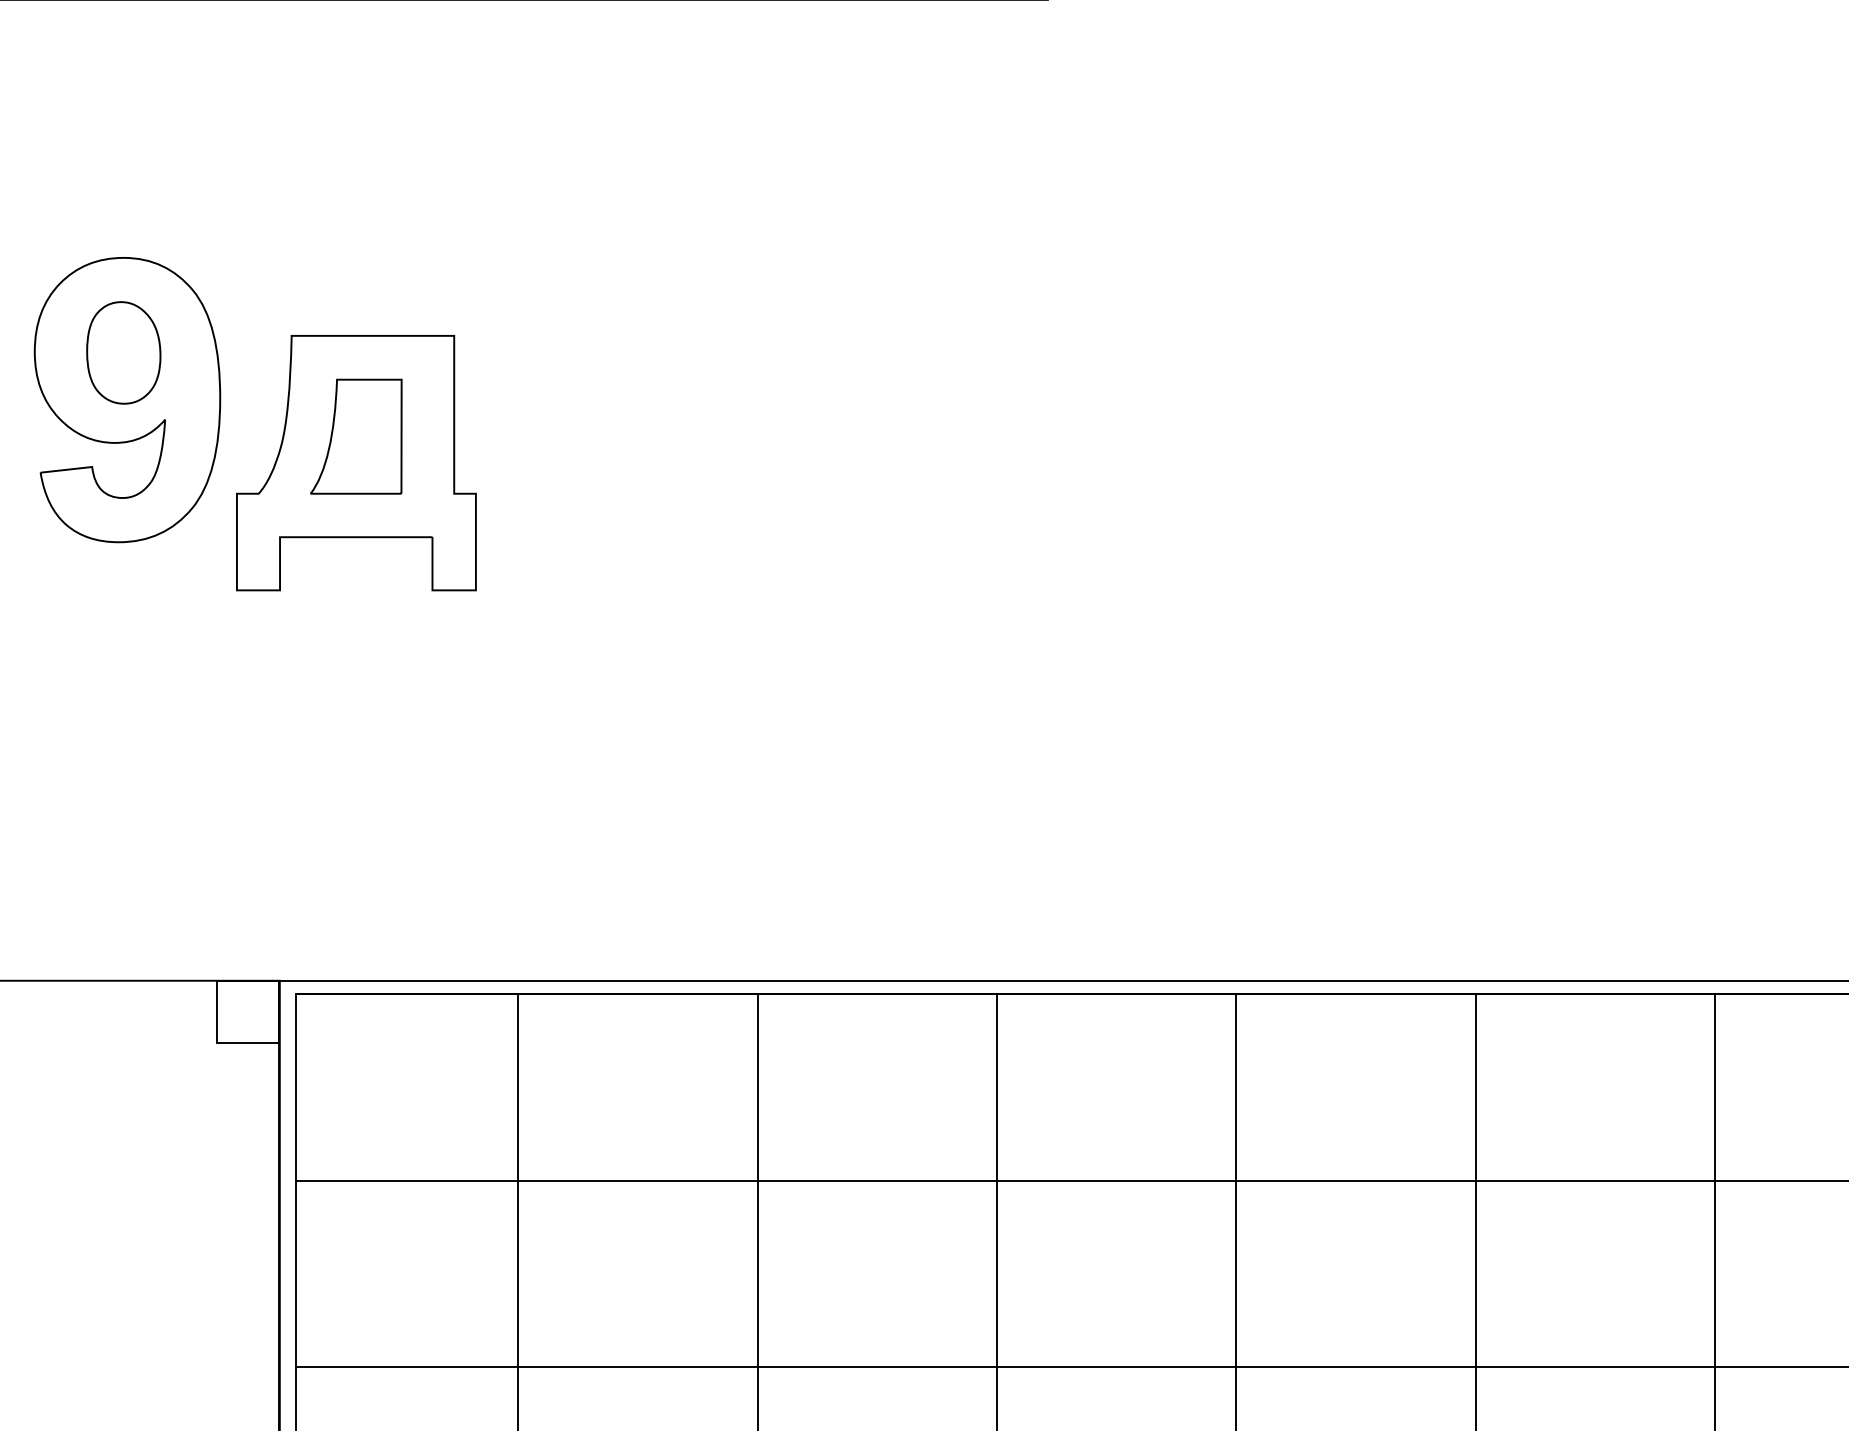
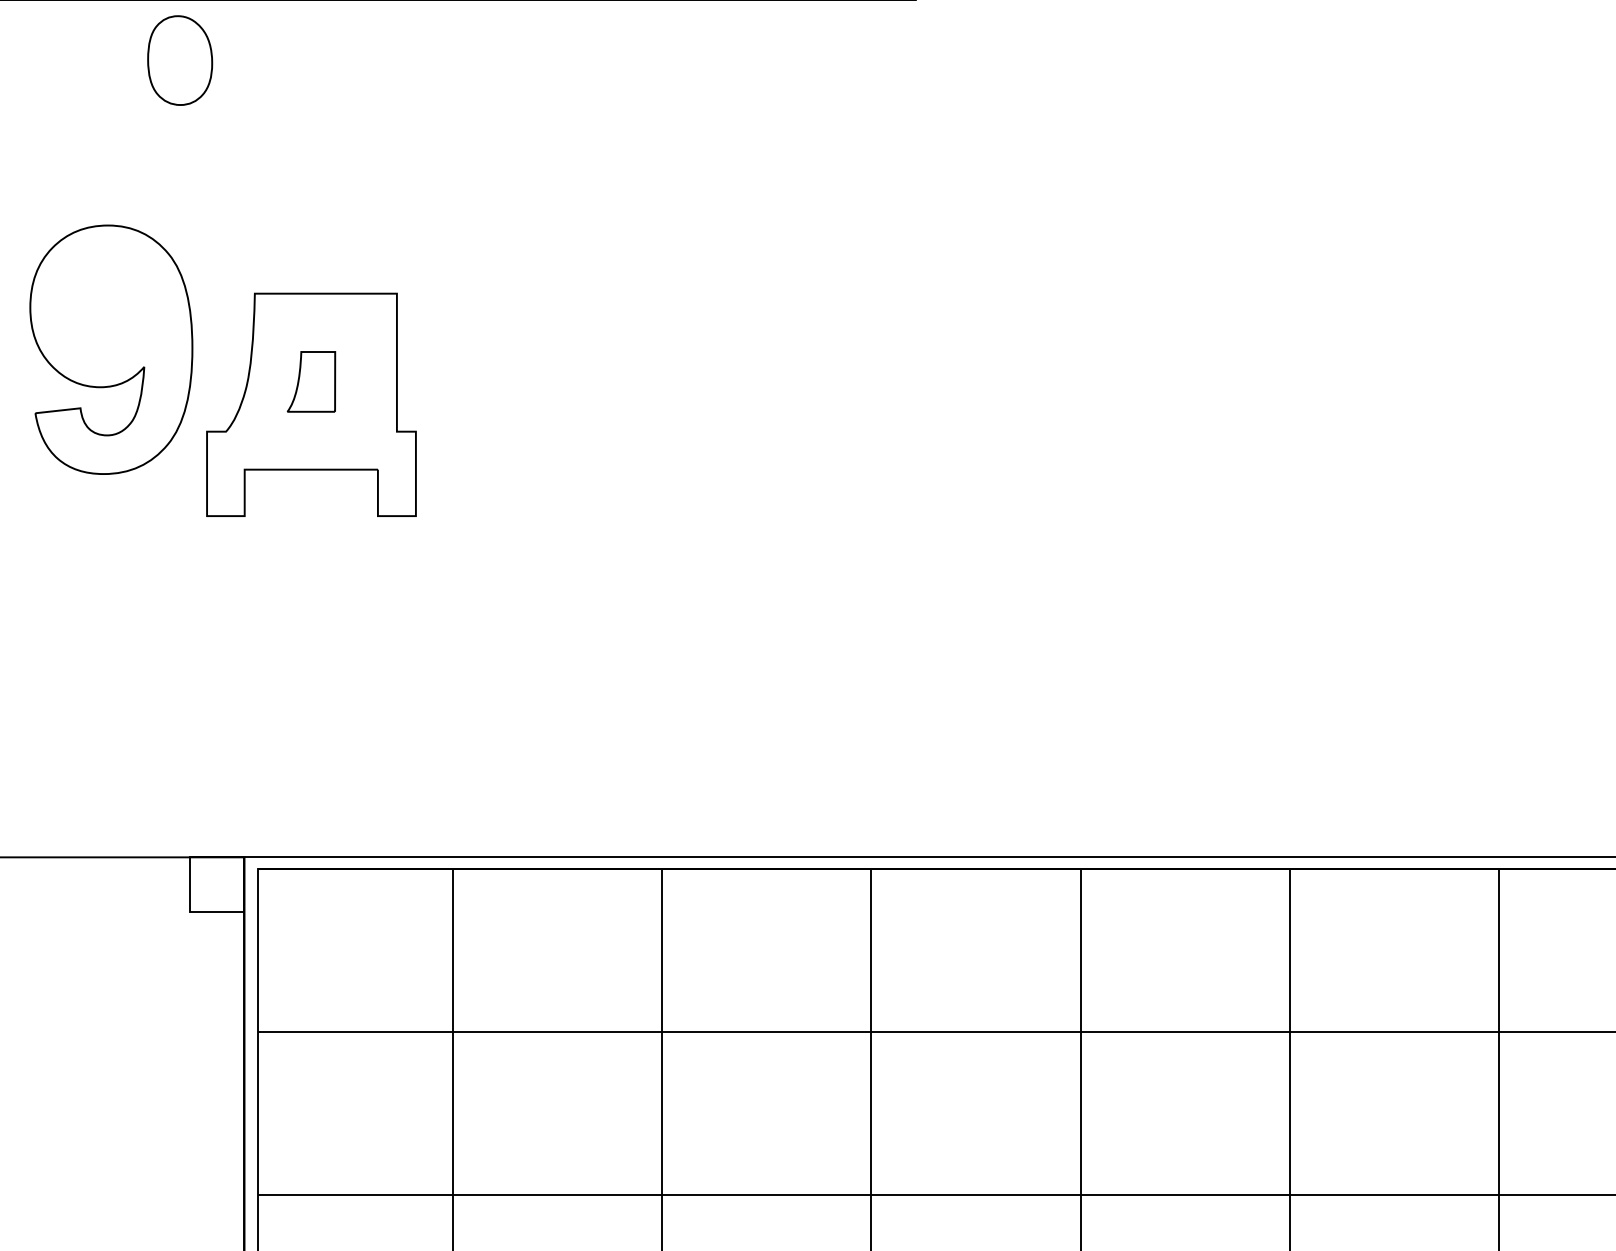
part: (124, 352) -> (180, 60), moved
part: (356, 436) -> (311, 381), size x0.6

